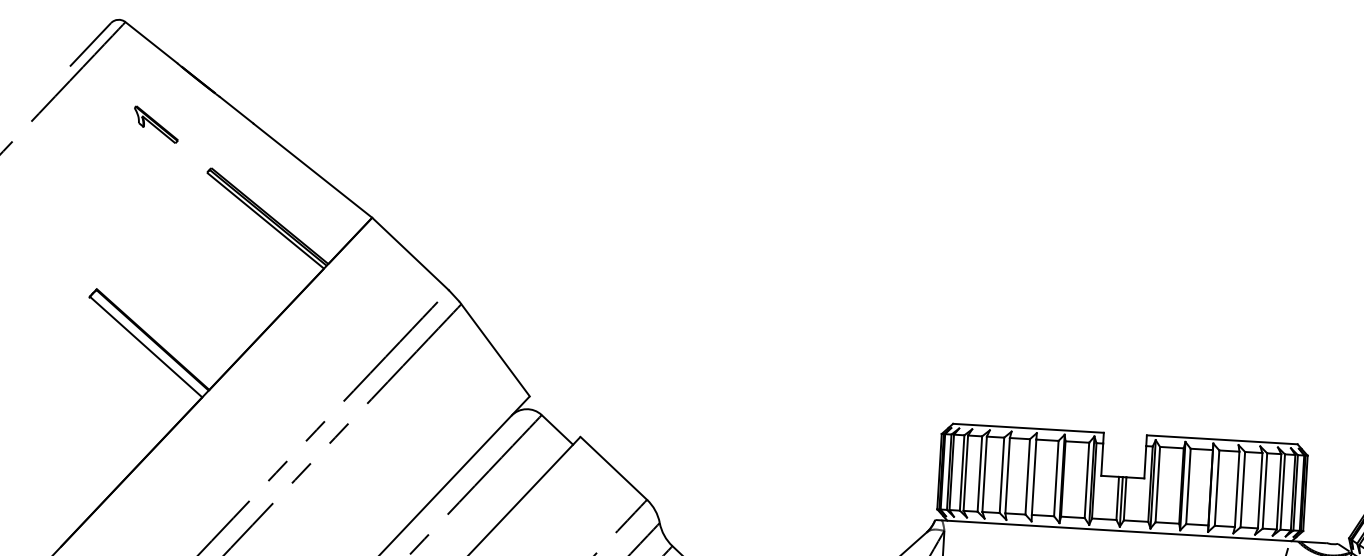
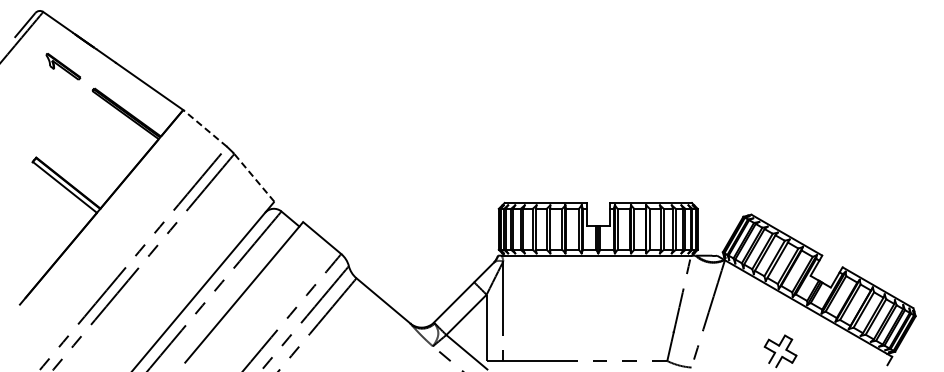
part: (154, 124) -> (62, 66), size x1.4
line: (411, 254) -> (205, 128), solid -> dashed
line: (495, 349) -> (254, 177), solid -> dashed

